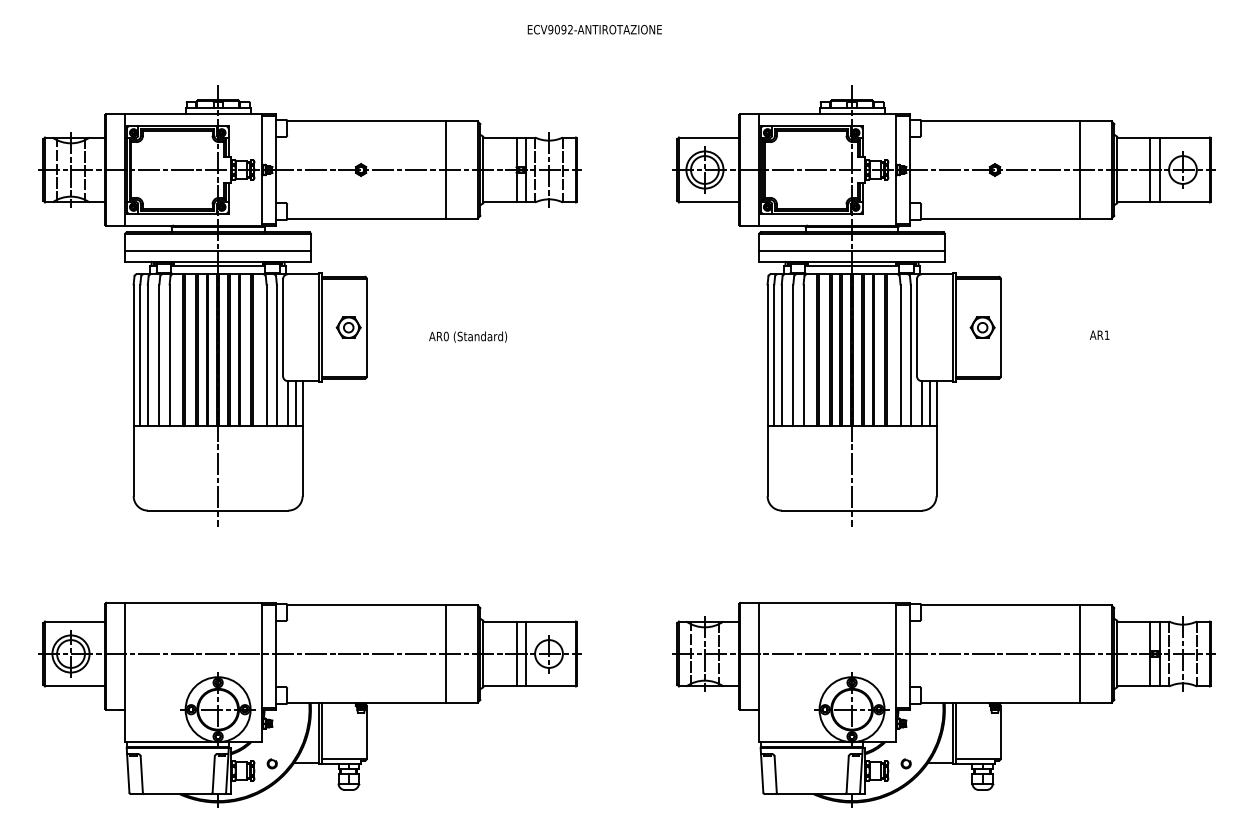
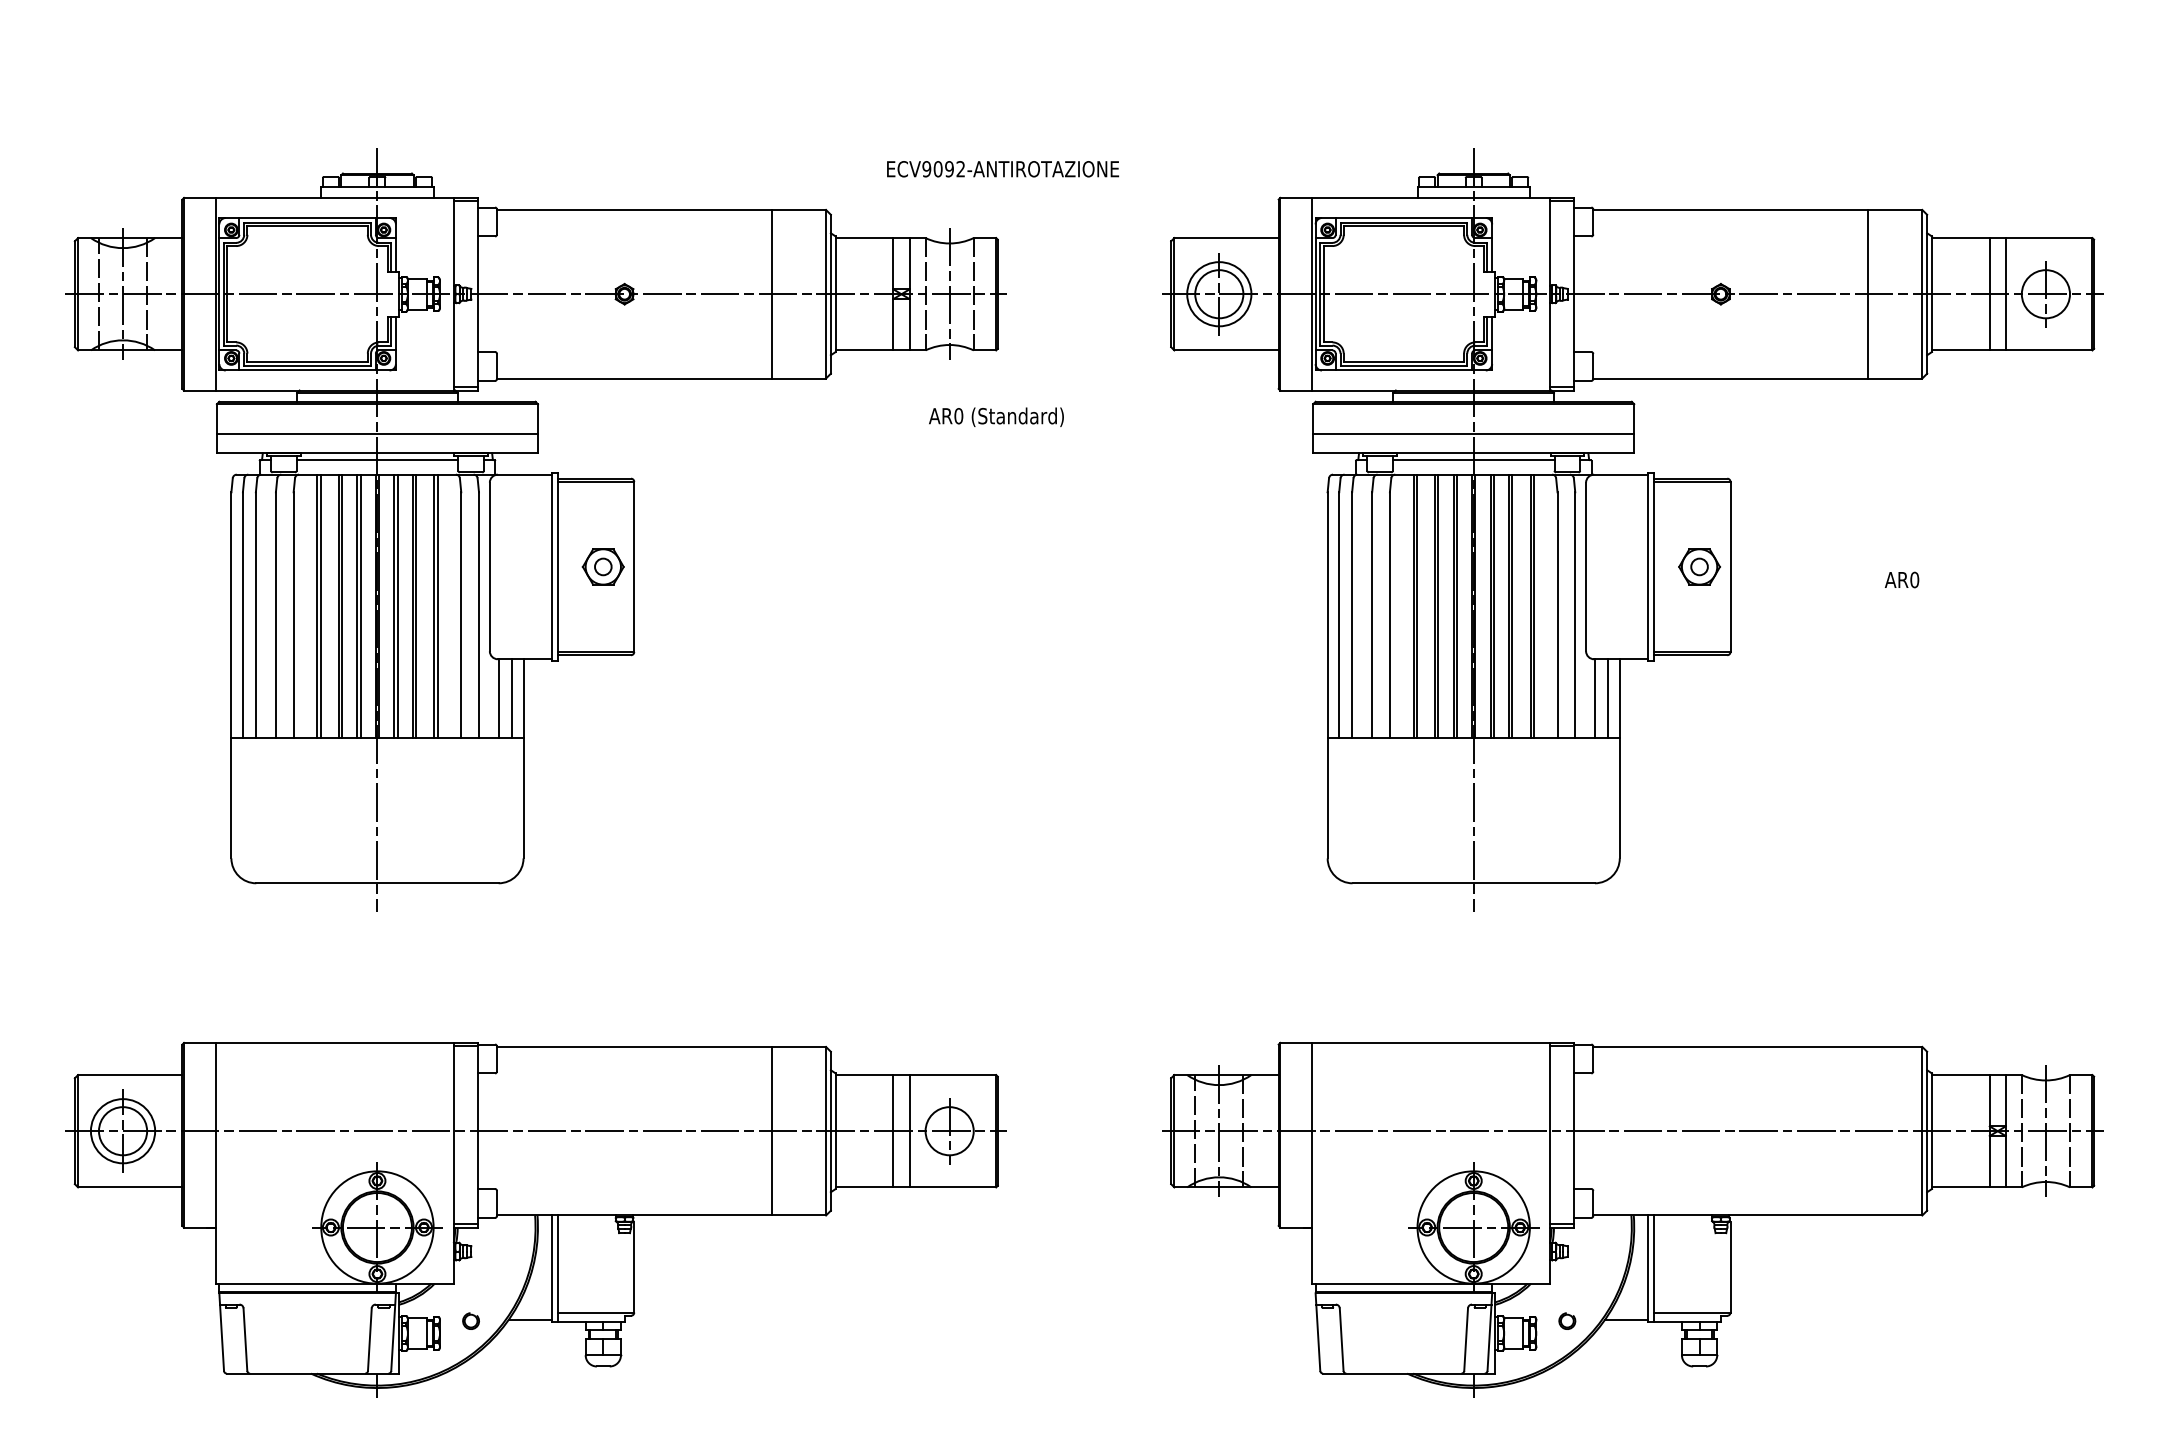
text: (594, 29) -> (1002, 168), moved
text: (1106, 334) -> (1913, 578), AR1 -> AR0
text: (468, 336) -> (997, 416), moved
line: (1079, 653) -> (1867, 1130), removed

